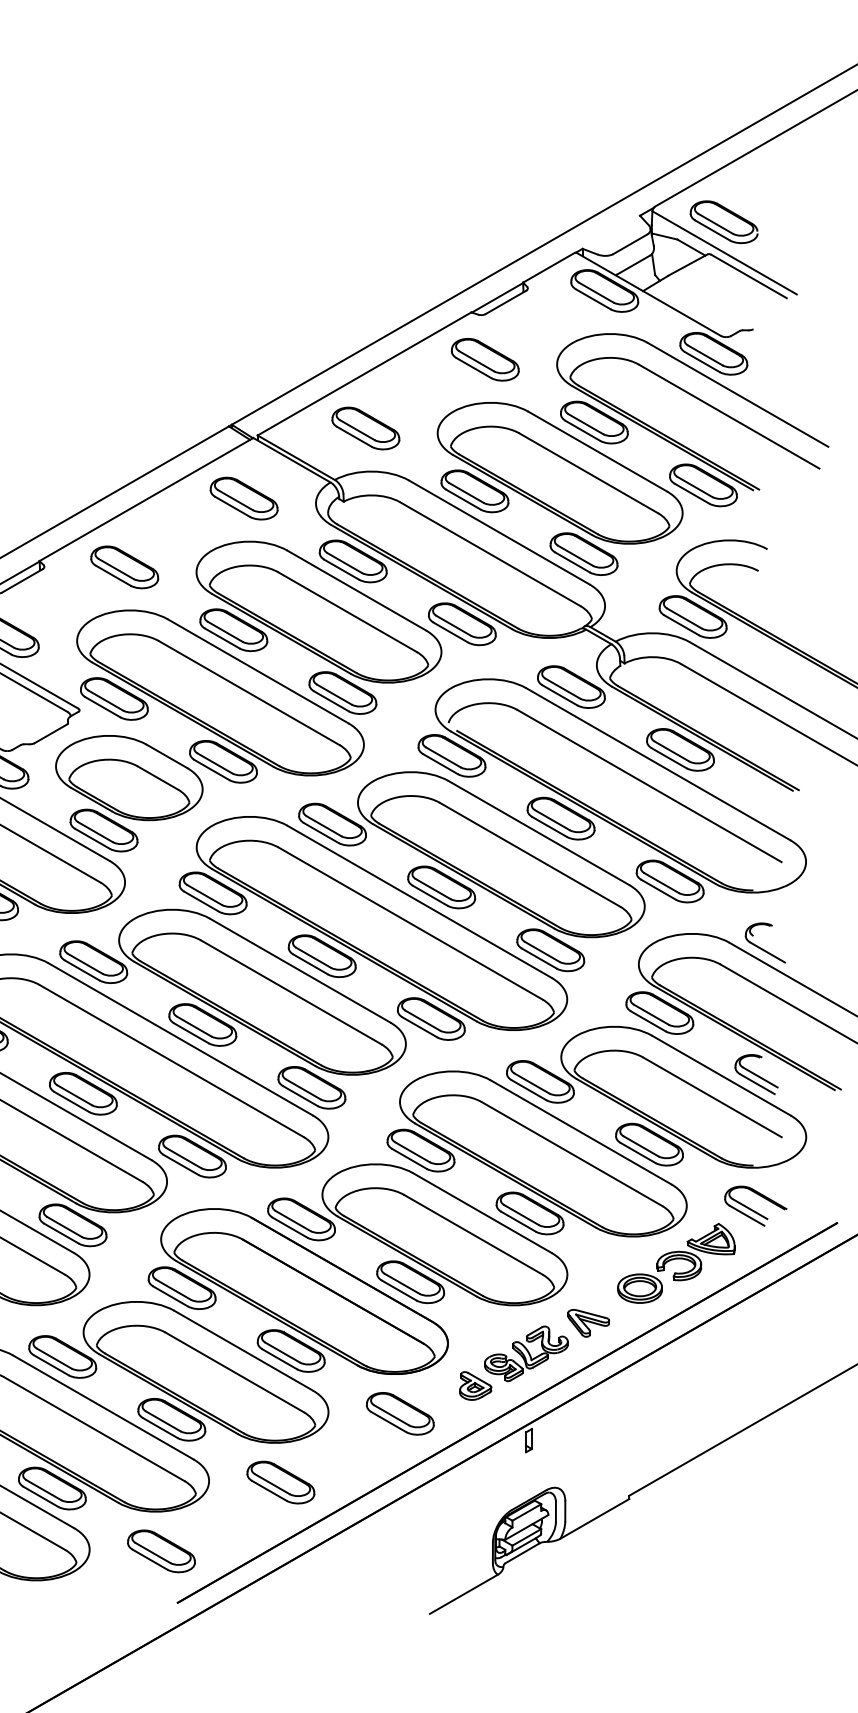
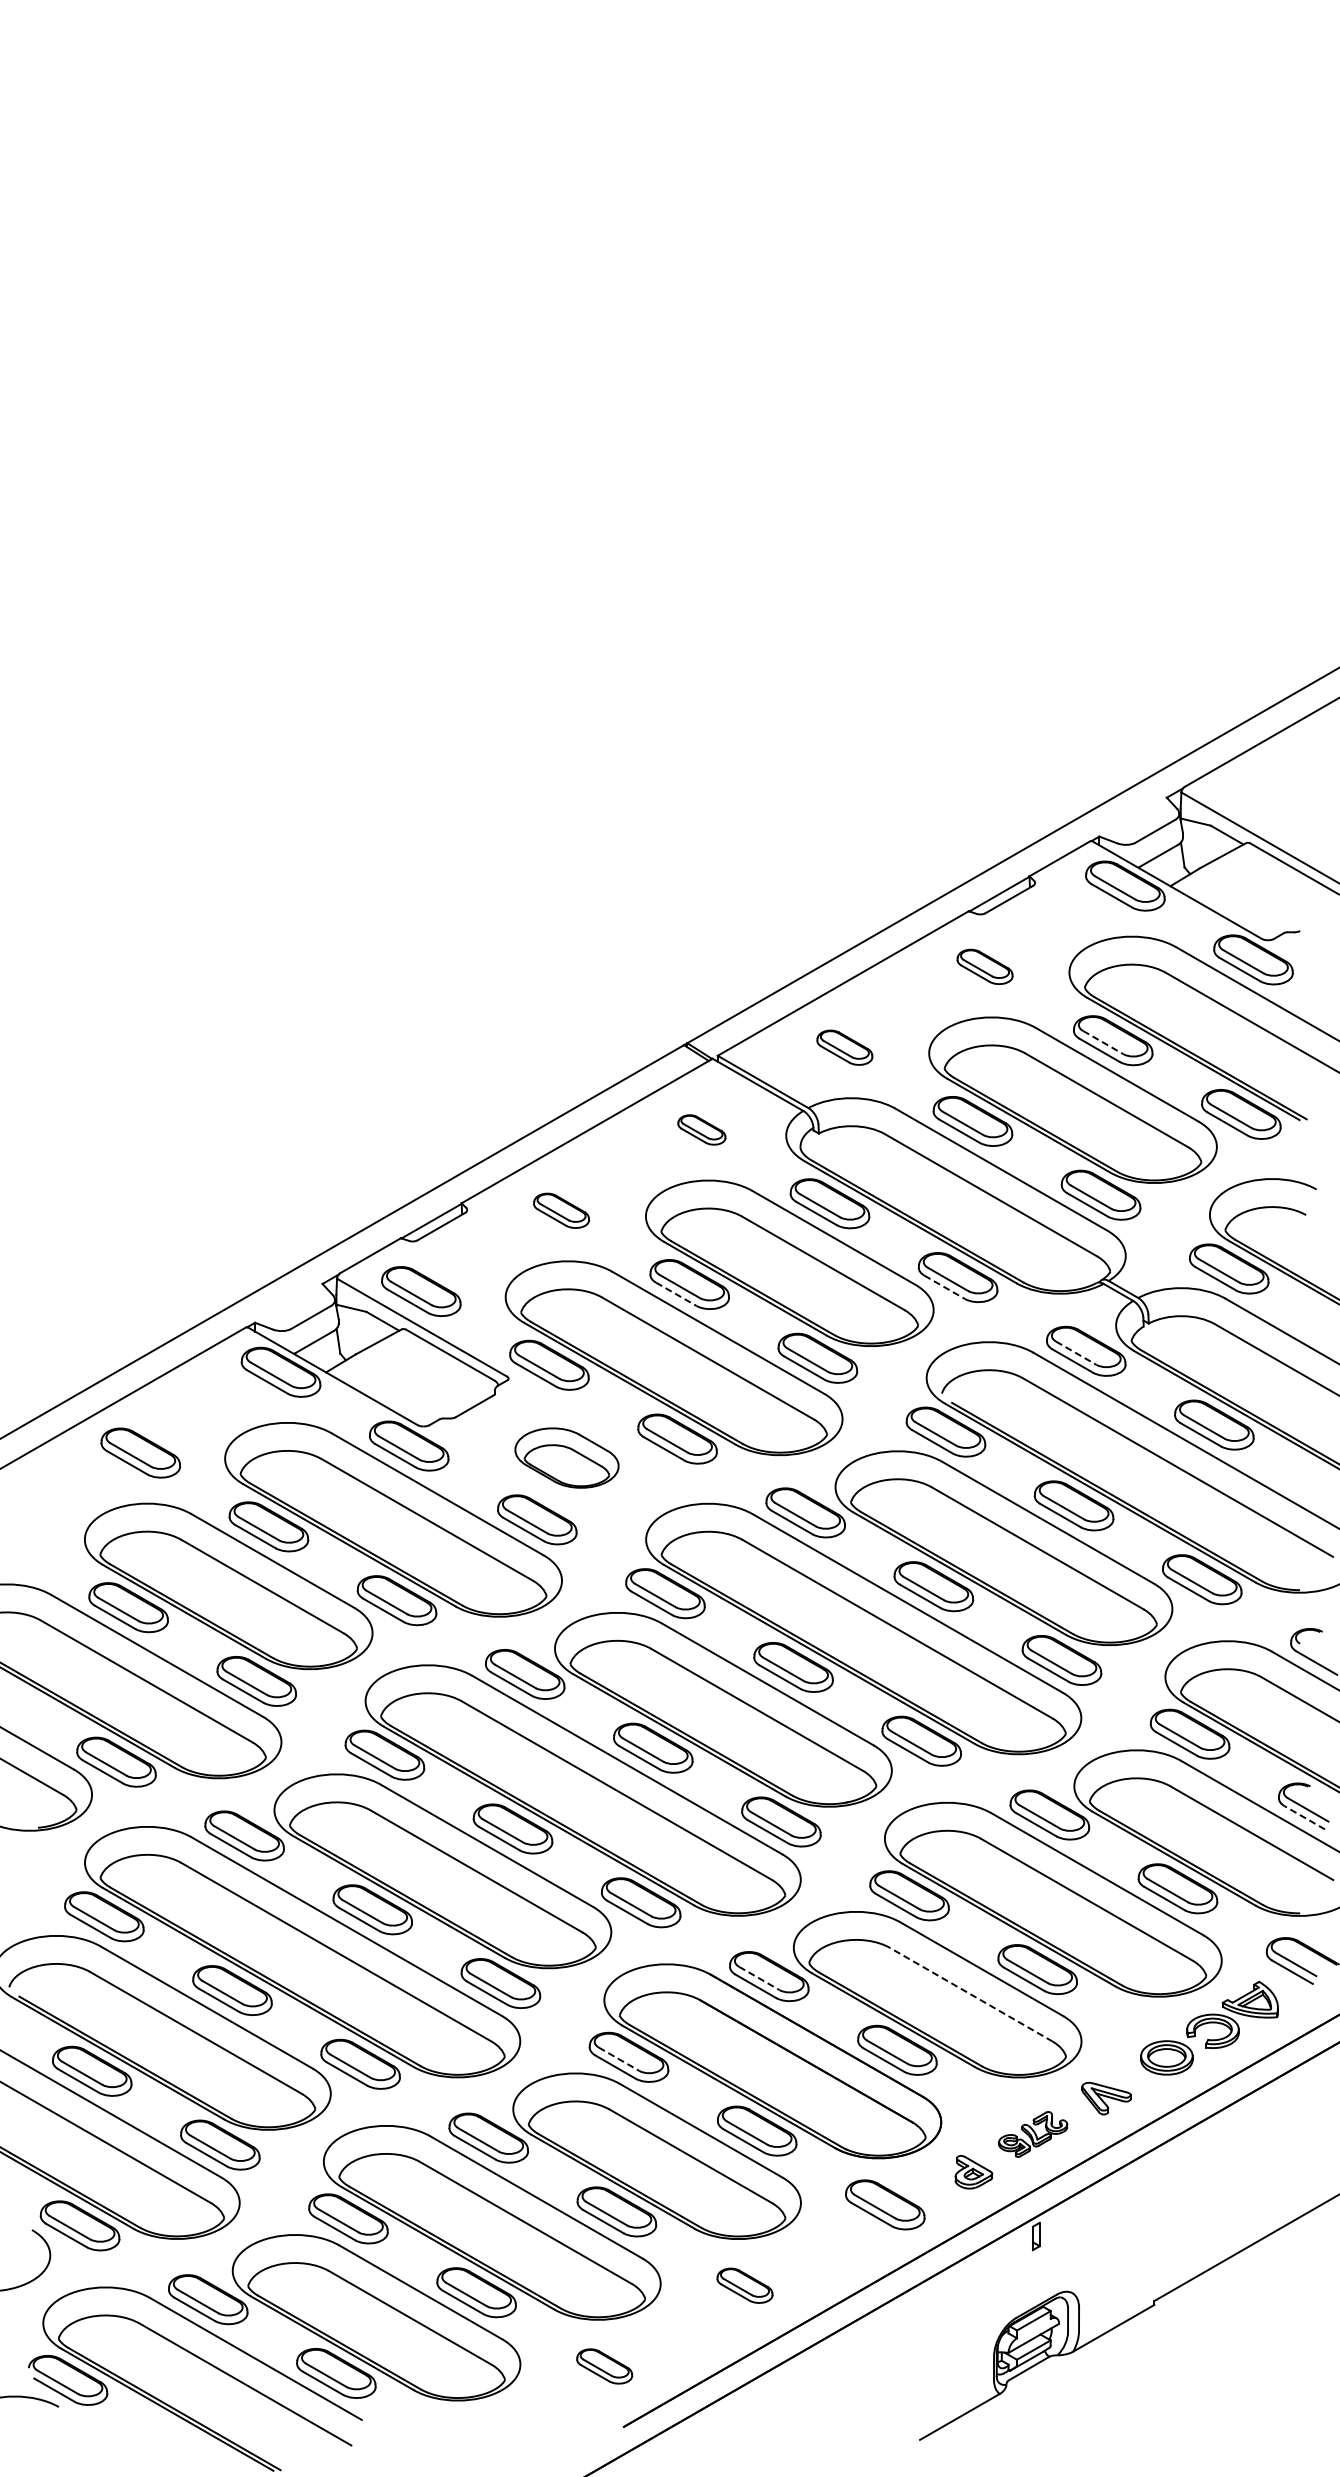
part: (724, 221) -> (1265, 804), removed
part: (484, 359) -> (984, 966), size x0.7
line: (586, 424) -> (1103, 1042), solid -> dashed
part: (365, 428) -> (844, 1047), size x0.7
part: (243, 498) -> (701, 1129), size x0.6
part: (124, 567) -> (561, 1210), size x0.7
line: (451, 632) -> (945, 1287), solid -> dashed
line: (222, 638) -> (676, 1294), solid -> dashed
line: (563, 688) -> (1076, 1353), solid -> dashed
part: (128, 777) -> (566, 1457), size x0.6
line: (757, 1083) -> (1304, 1817), solid -> dashed
line: (293, 1221) -> (759, 1978), solid -> dashed
line: (473, 1234) -> (971, 1994), solid -> dashed
line: (174, 1290) -> (619, 2059), solid -> dashed
part: (525, 1353) -> (1032, 2134), size x0.7
part: (280, 1482) -> (744, 2285), size x0.7
part: (161, 1551) -> (604, 2366), size x0.7

